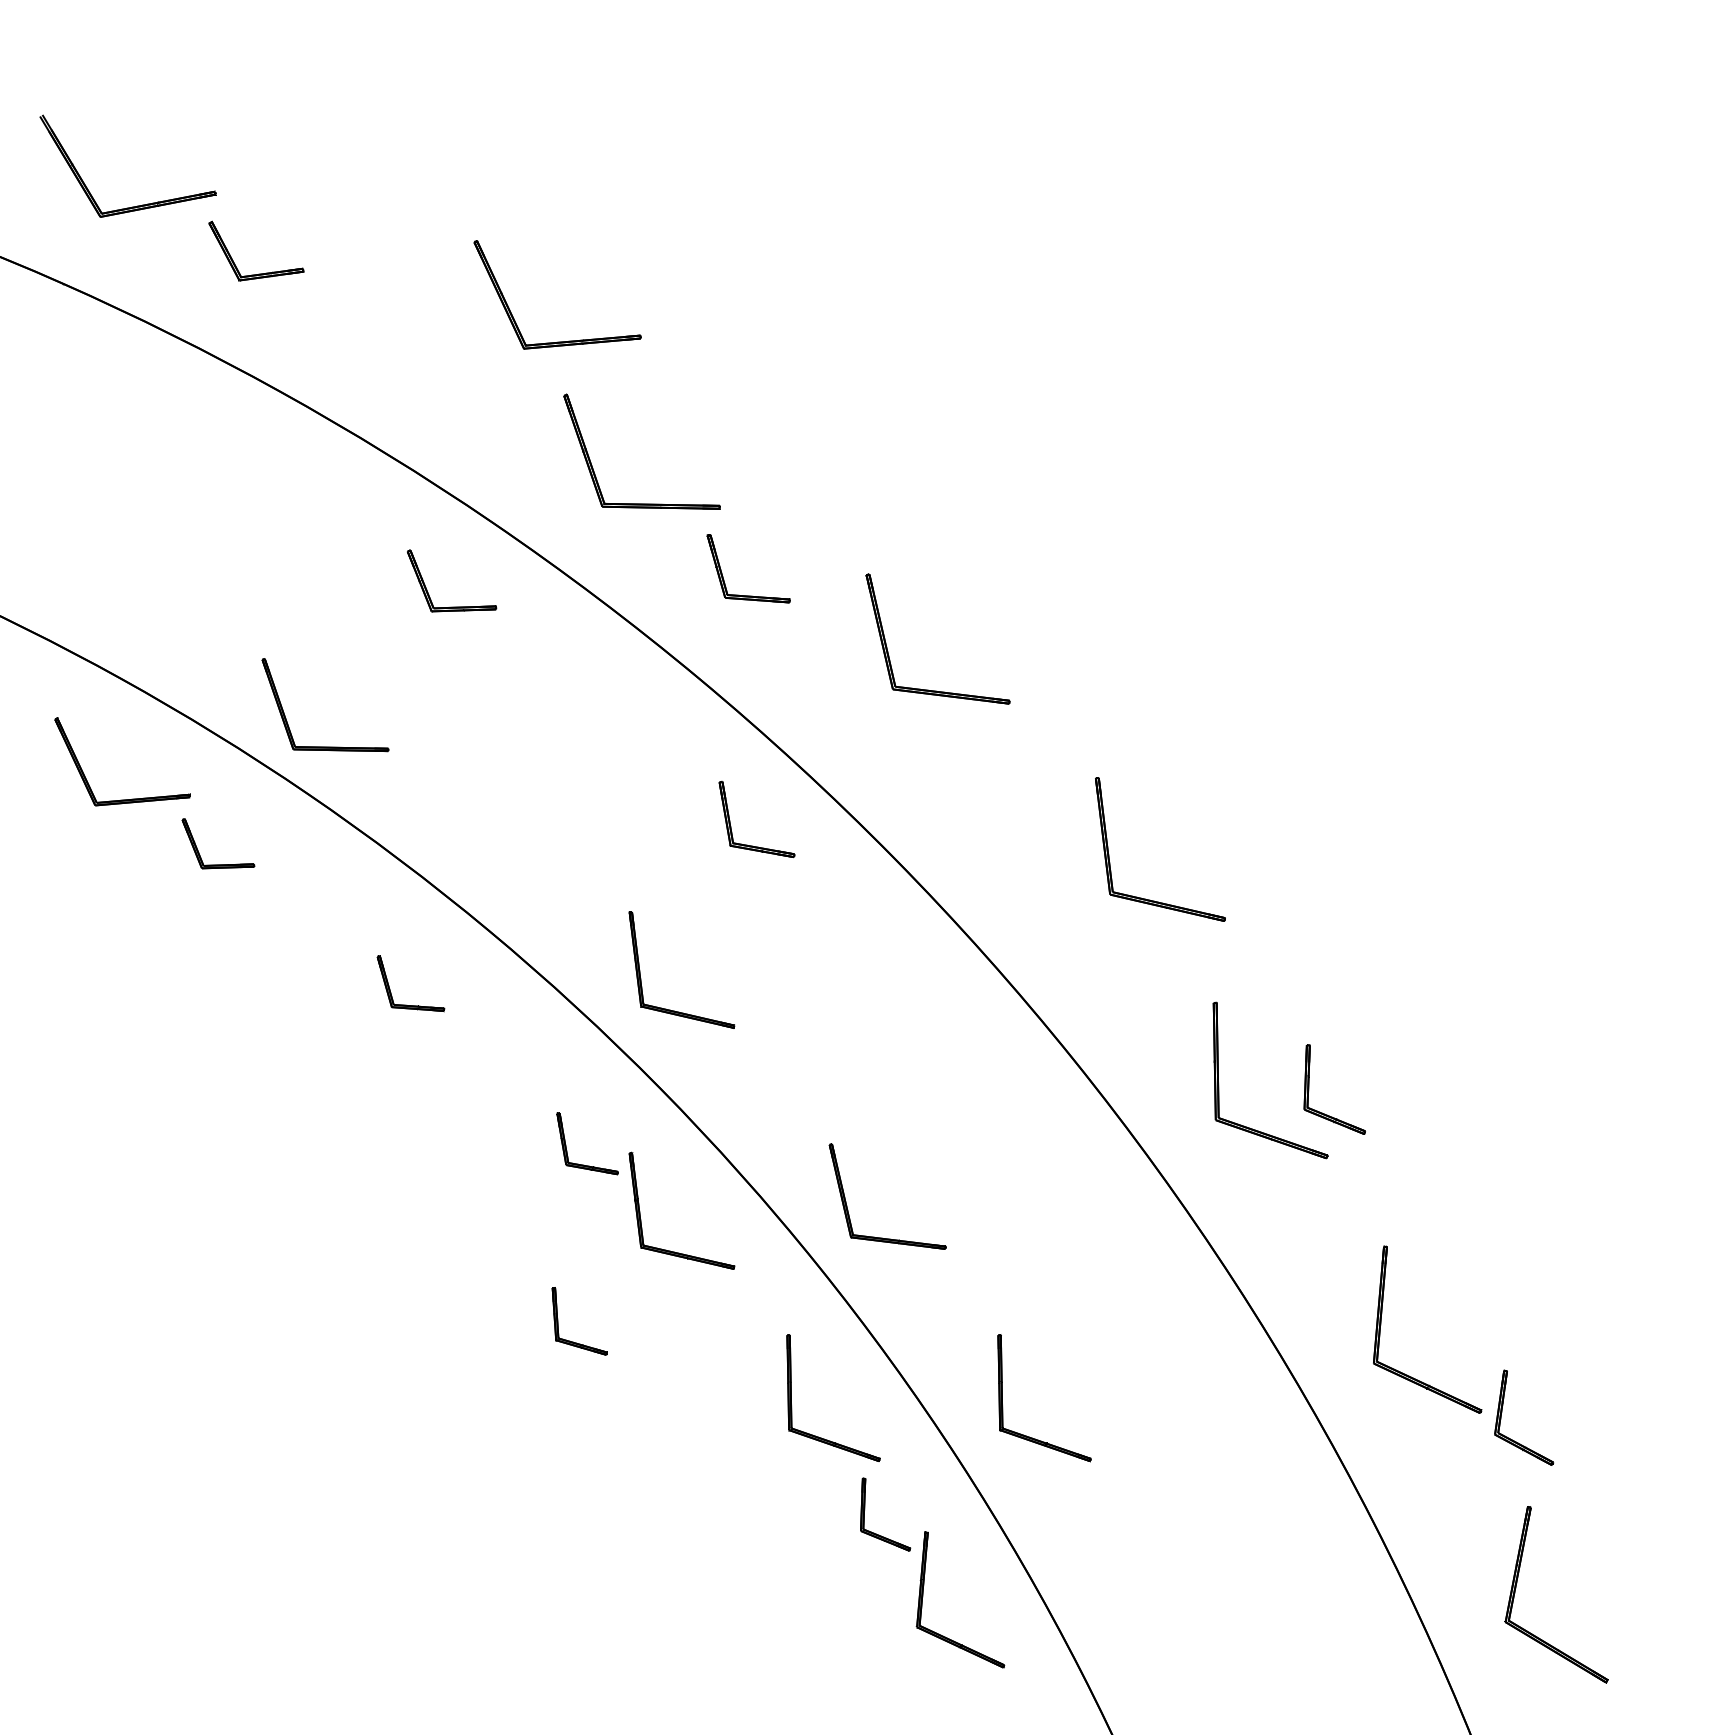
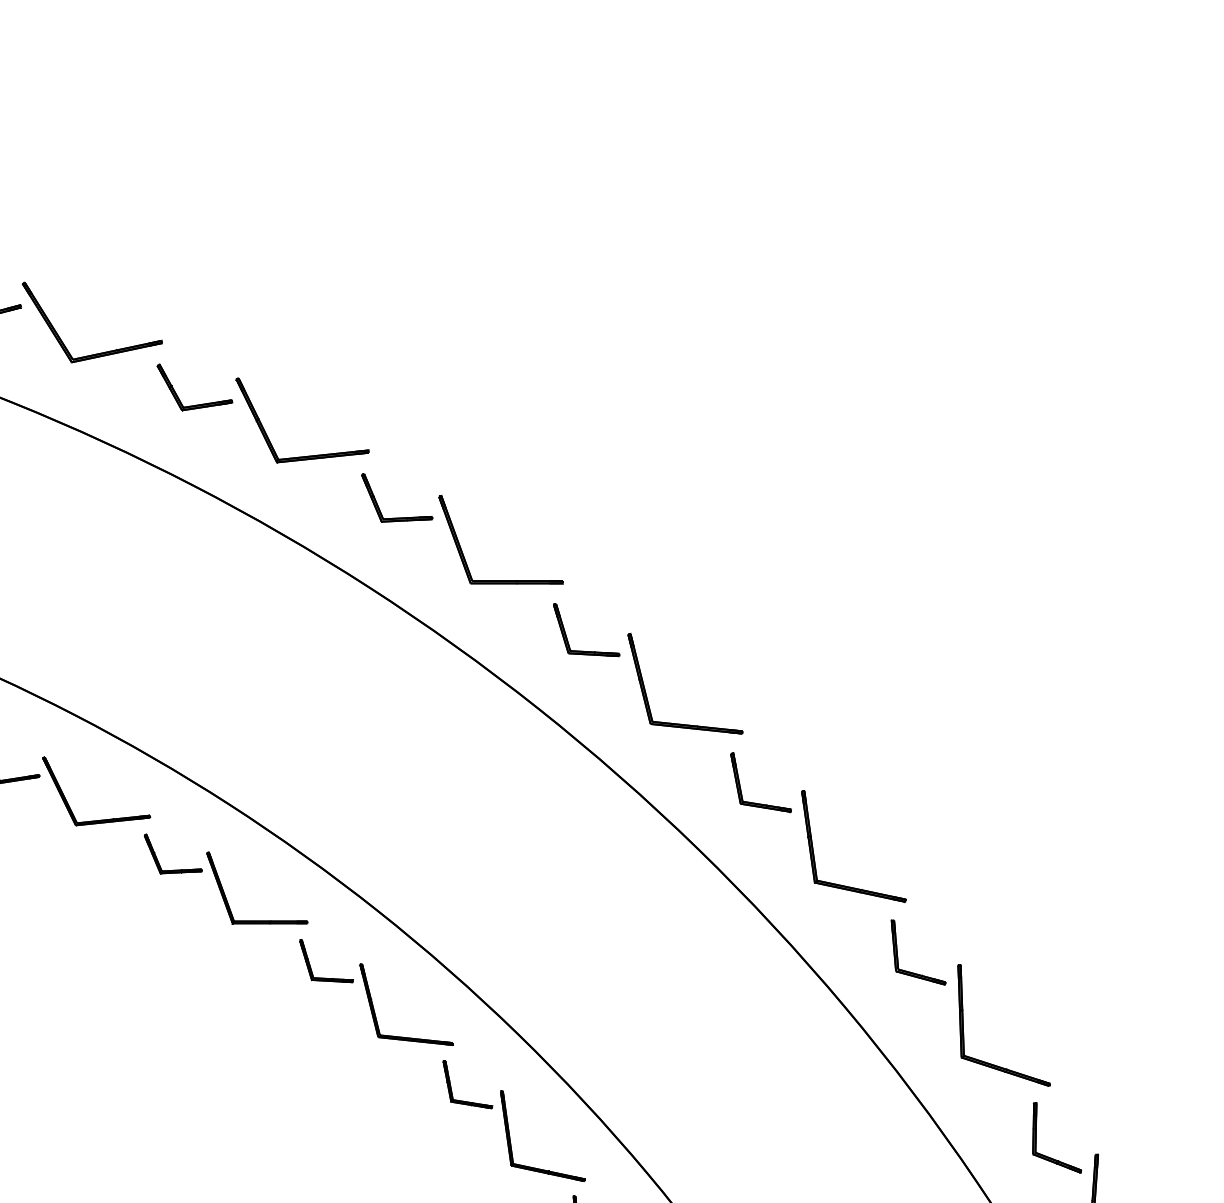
part: (557, 341) -> (97, 353), moved
part: (427, 589) -> (176, 393), moved
part: (888, 651) -> (463, 554), moved
part: (325, 746) -> (100, 819), moved
part: (731, 826) -> (567, 638), moved
part: (1150, 899) -> (682, 723), moved
part: (641, 978) -> (352, 827), removed
part: (1137, 991) -> (741, 789), added
part: (1309, 1089) -> (898, 955), moved
part: (847, 1205) -> (226, 898), moved
part: (573, 1341) -> (464, 1101), moved
part: (1502, 1412) -> (1036, 1136), moved
part: (1032, 1437) -> (702, 1148), removed

